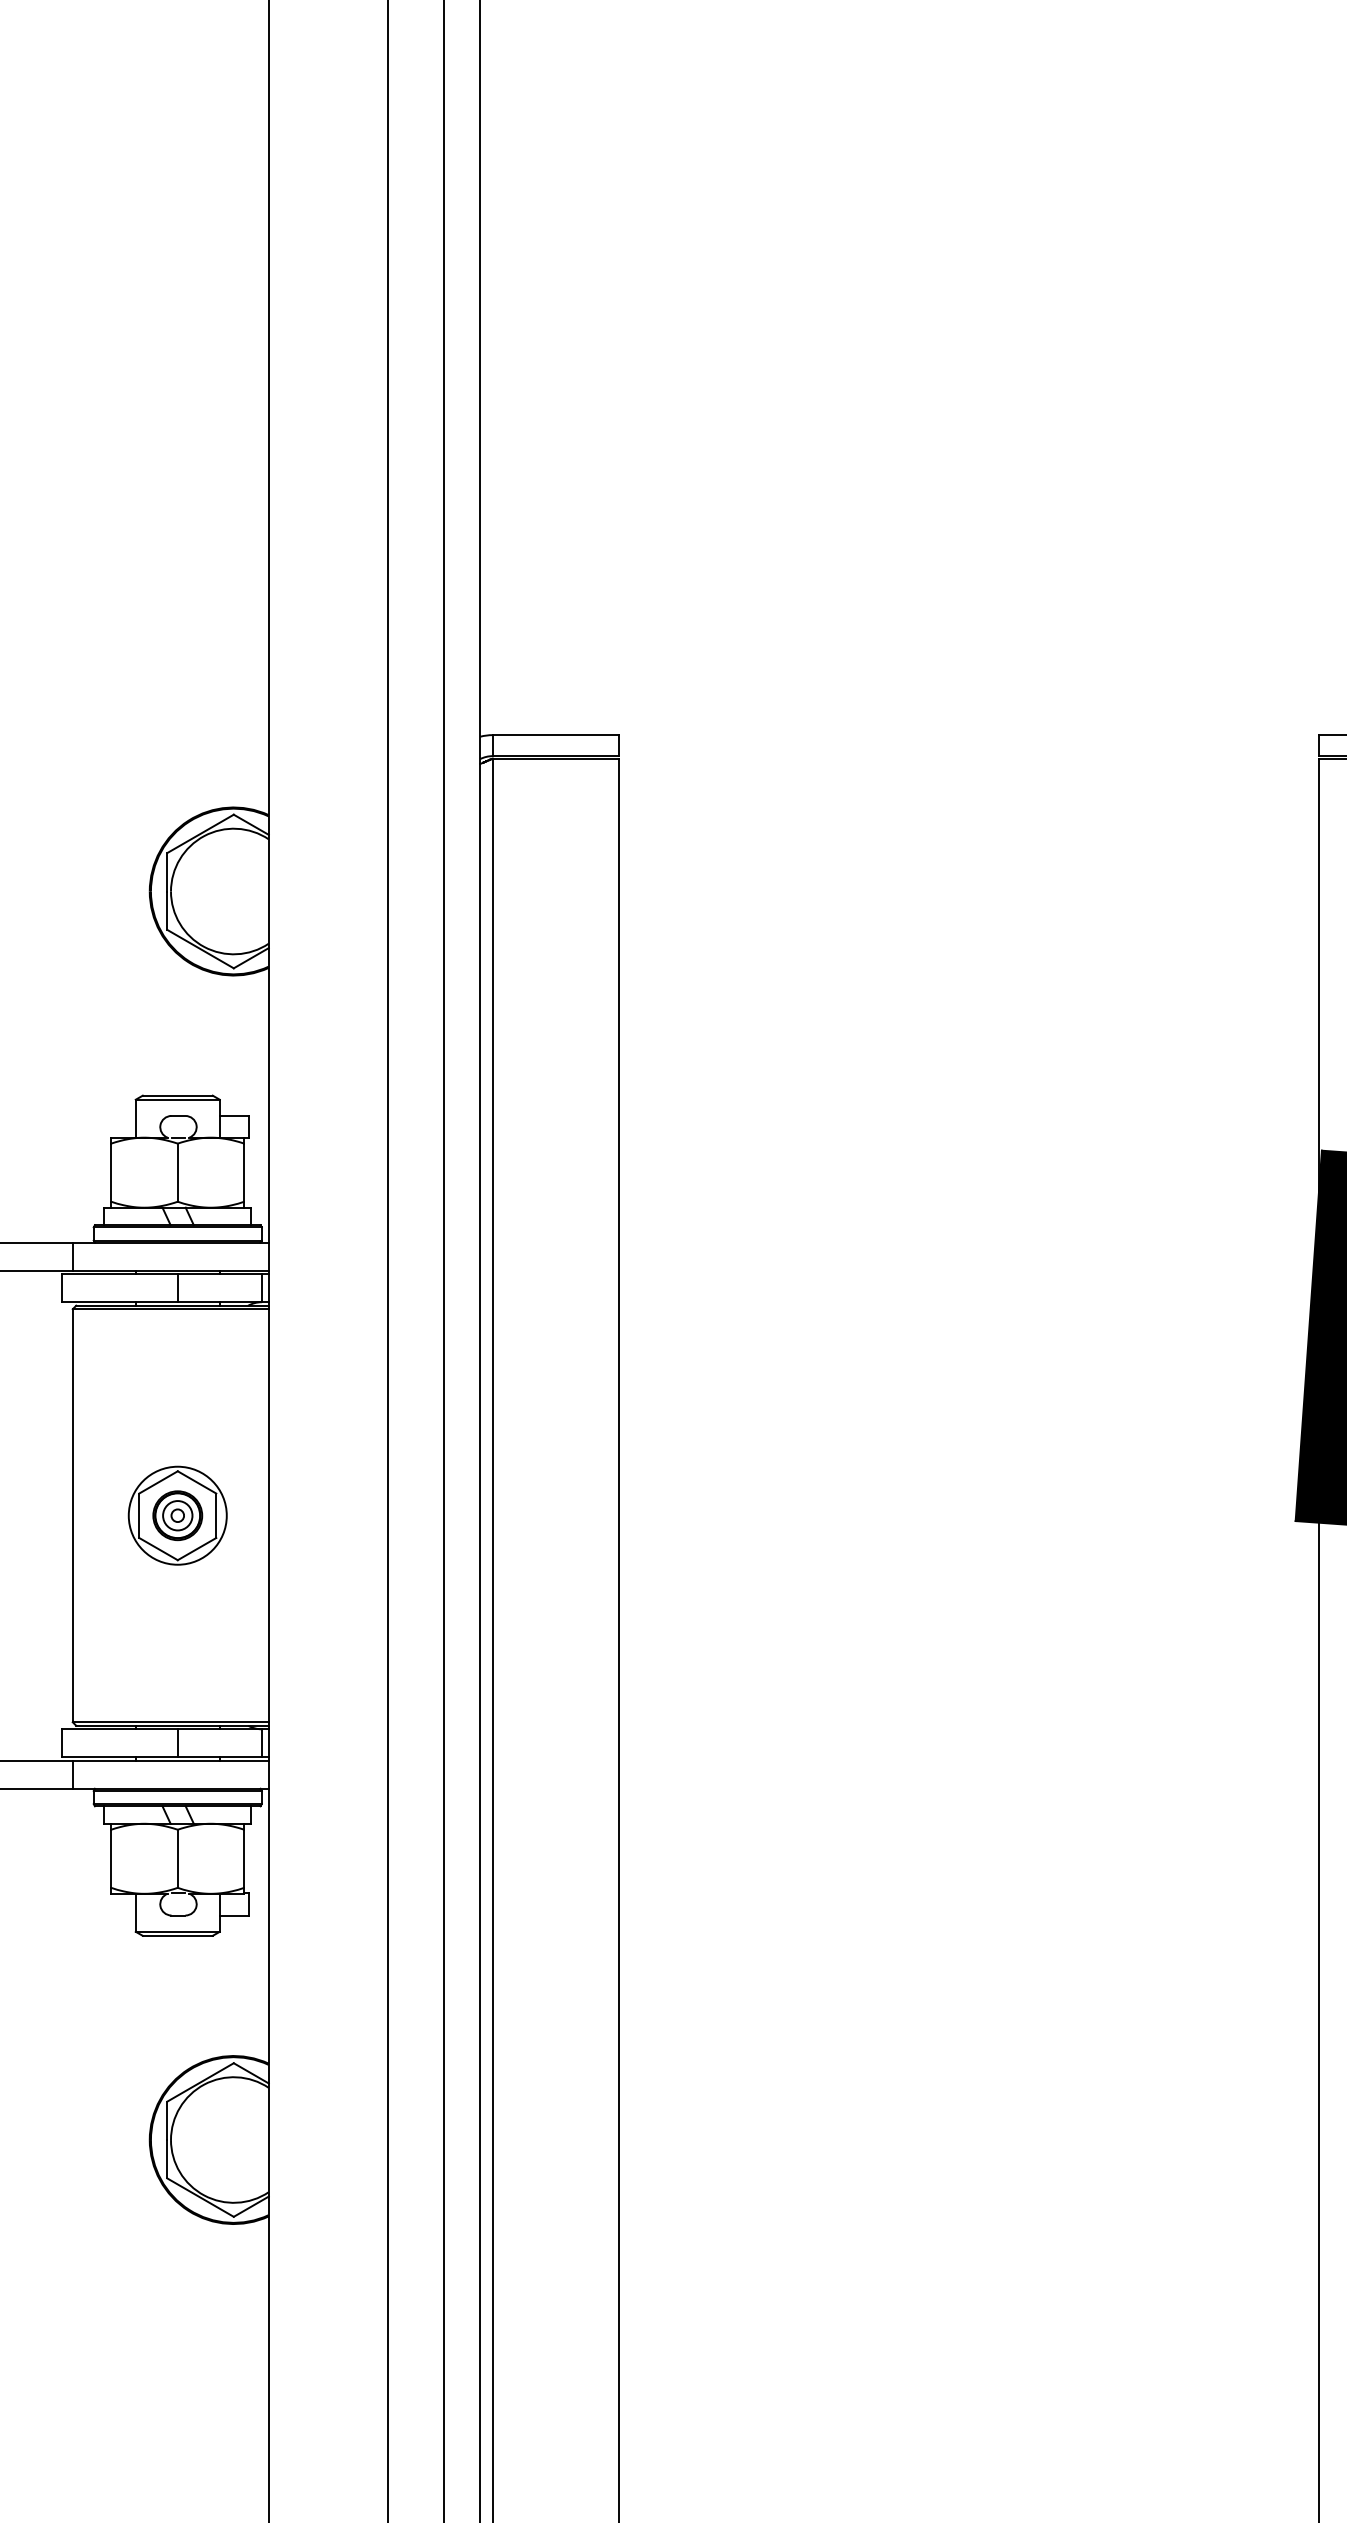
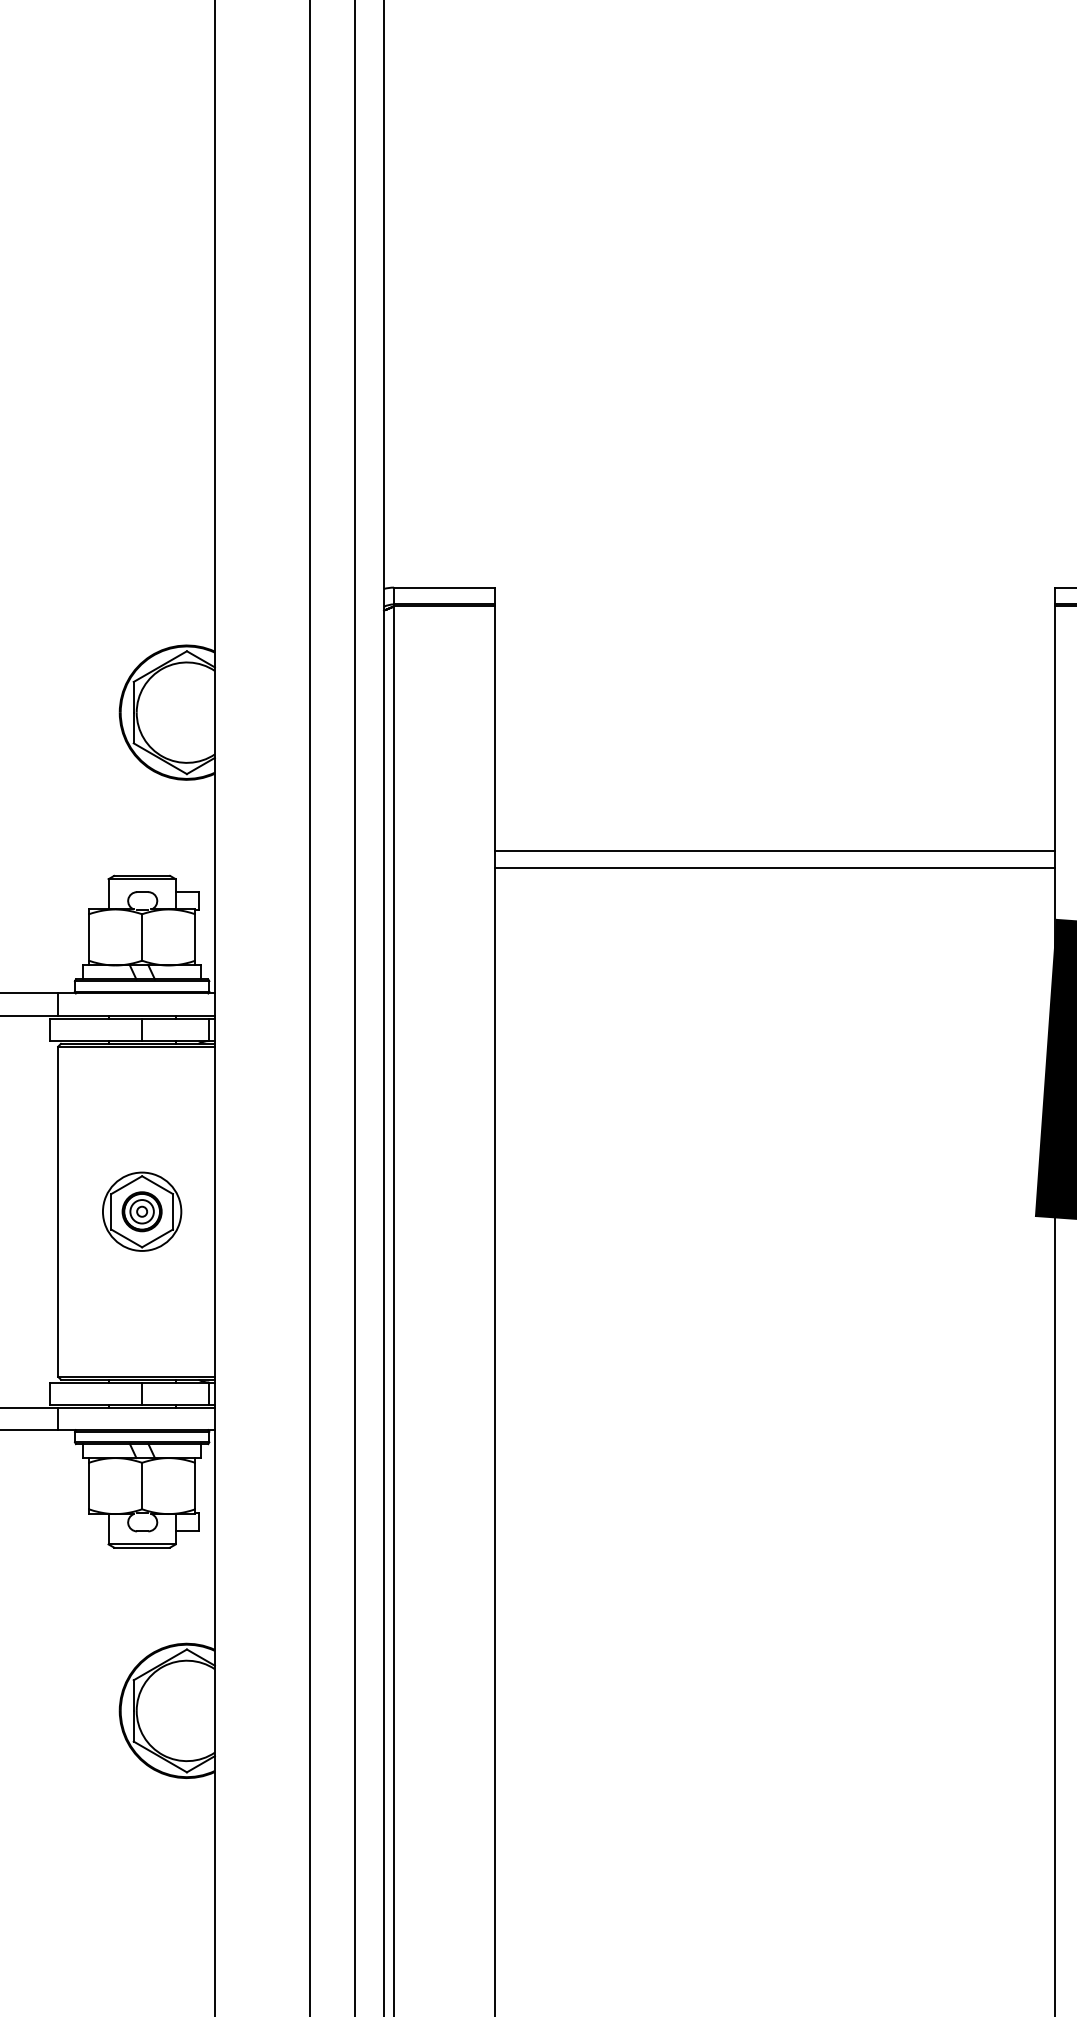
line: (968, 1063) -> (774, 850), added
line: (968, 1085) -> (774, 867), added

